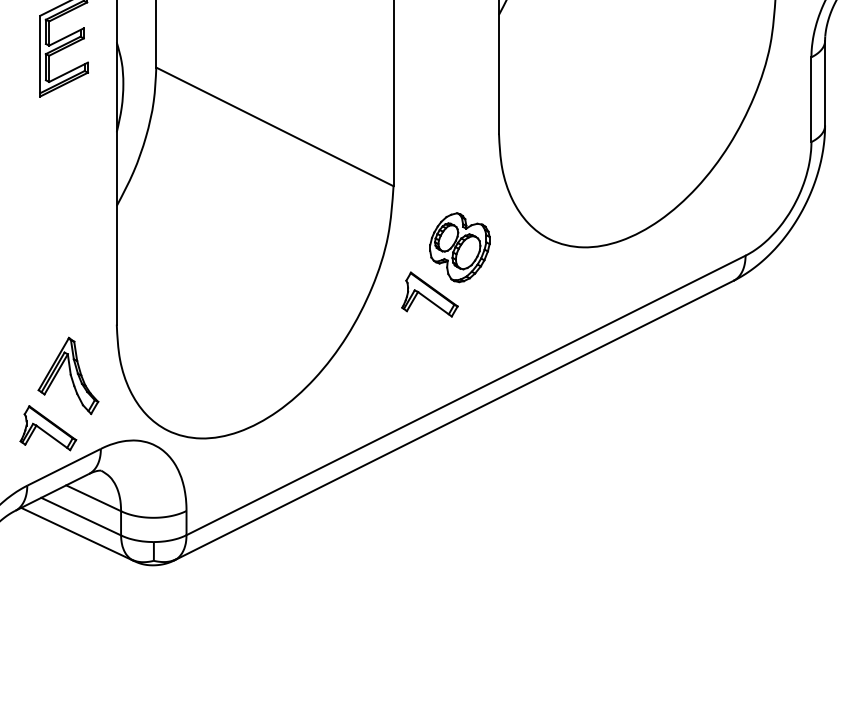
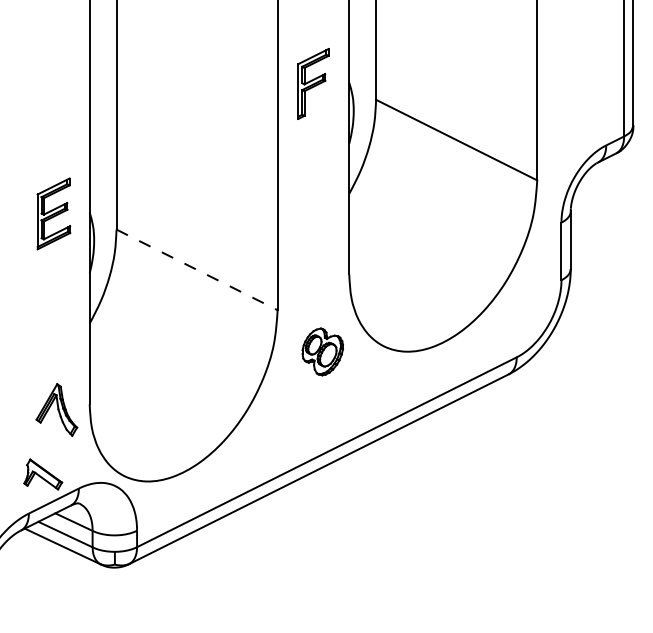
line: (275, 127) -> (197, 270), solid -> dashed
part: (430, 294) -> (302, 383), removed
part: (67, 375) -> (56, 409), moved

